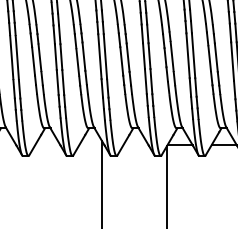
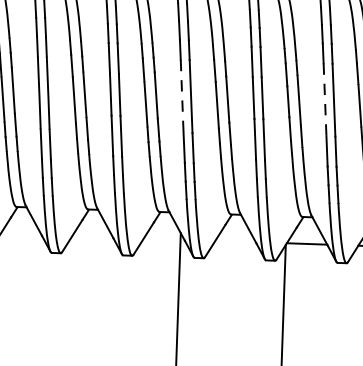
line: (99, 56) -> (181, 96), solid -> dashed
line: (188, 56) -> (325, 101), solid -> dashed

